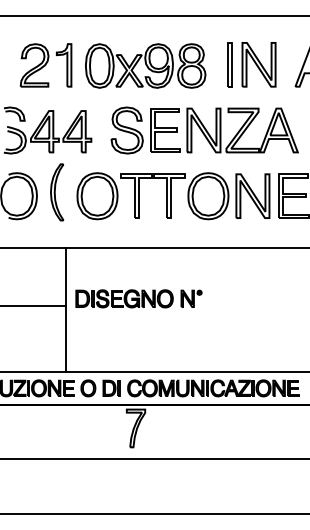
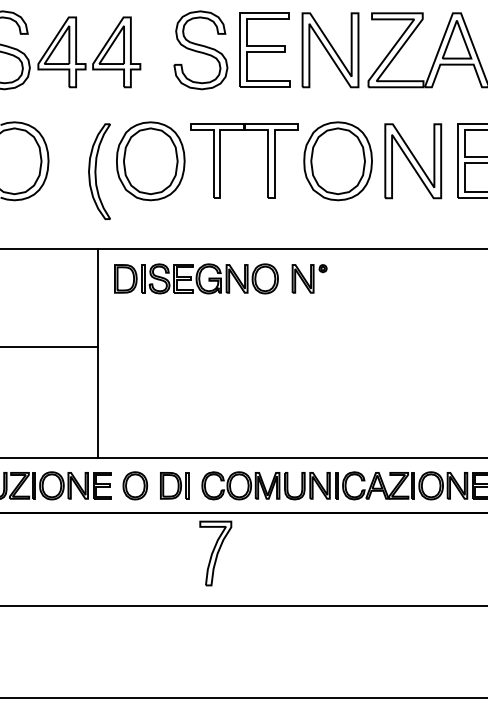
part: (57, 192) -> (100, 171), moved
part: (138, 298) -> (219, 278), moved

